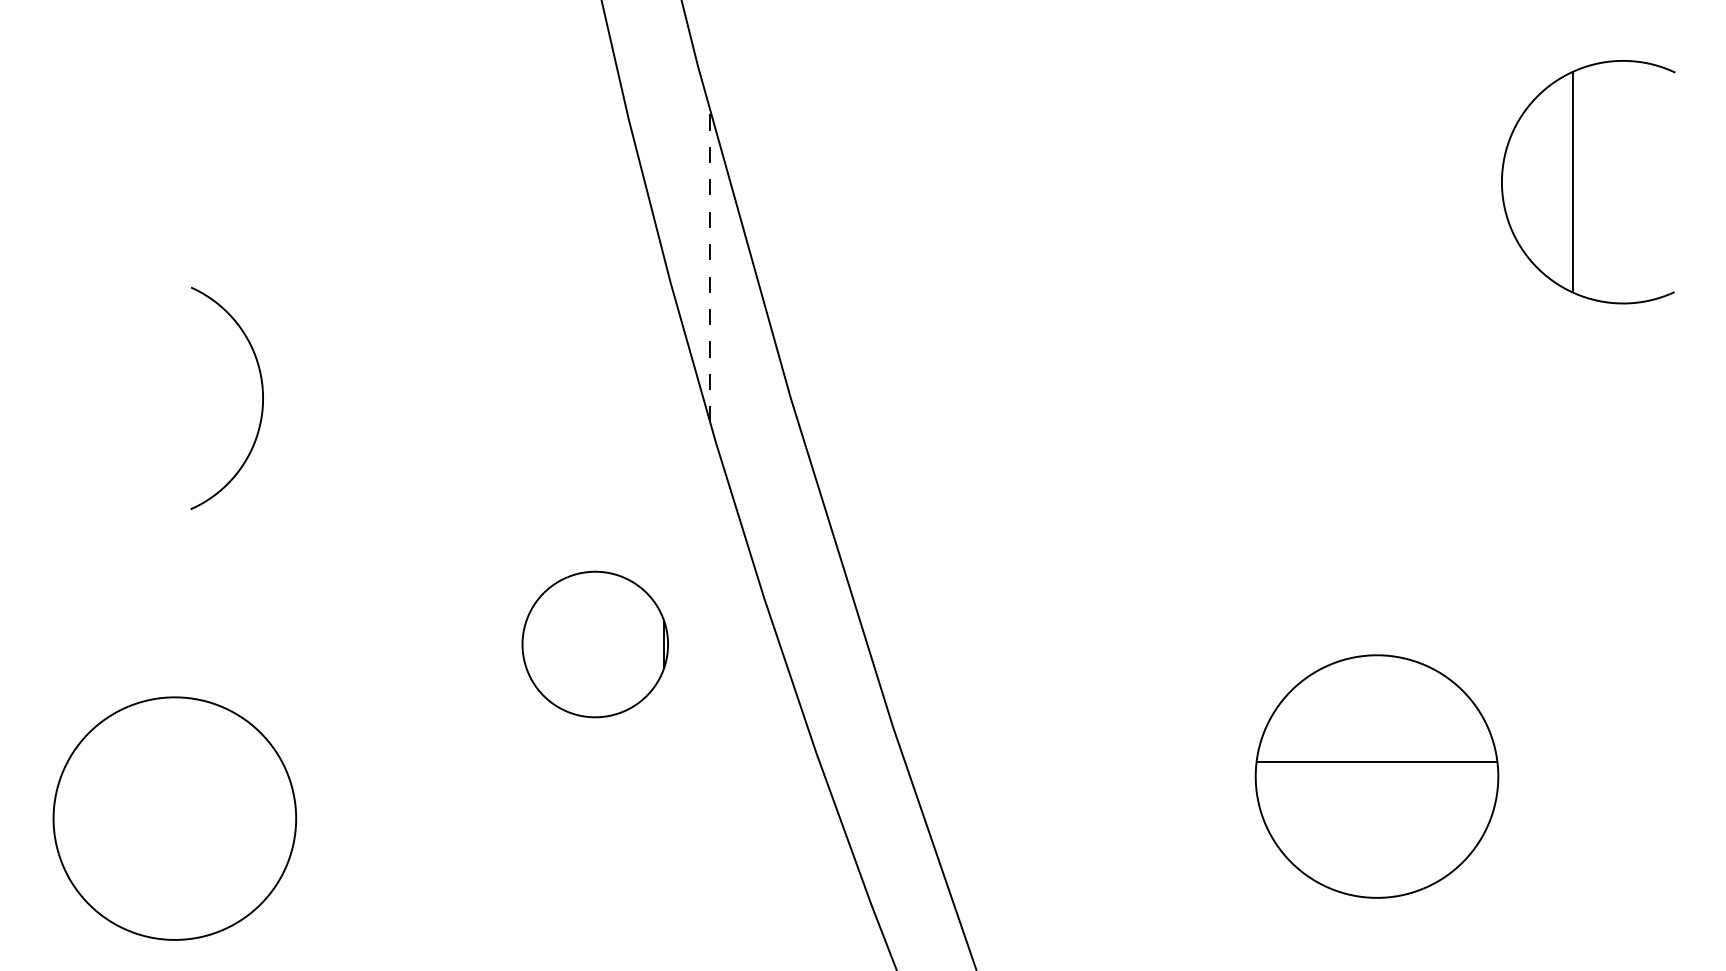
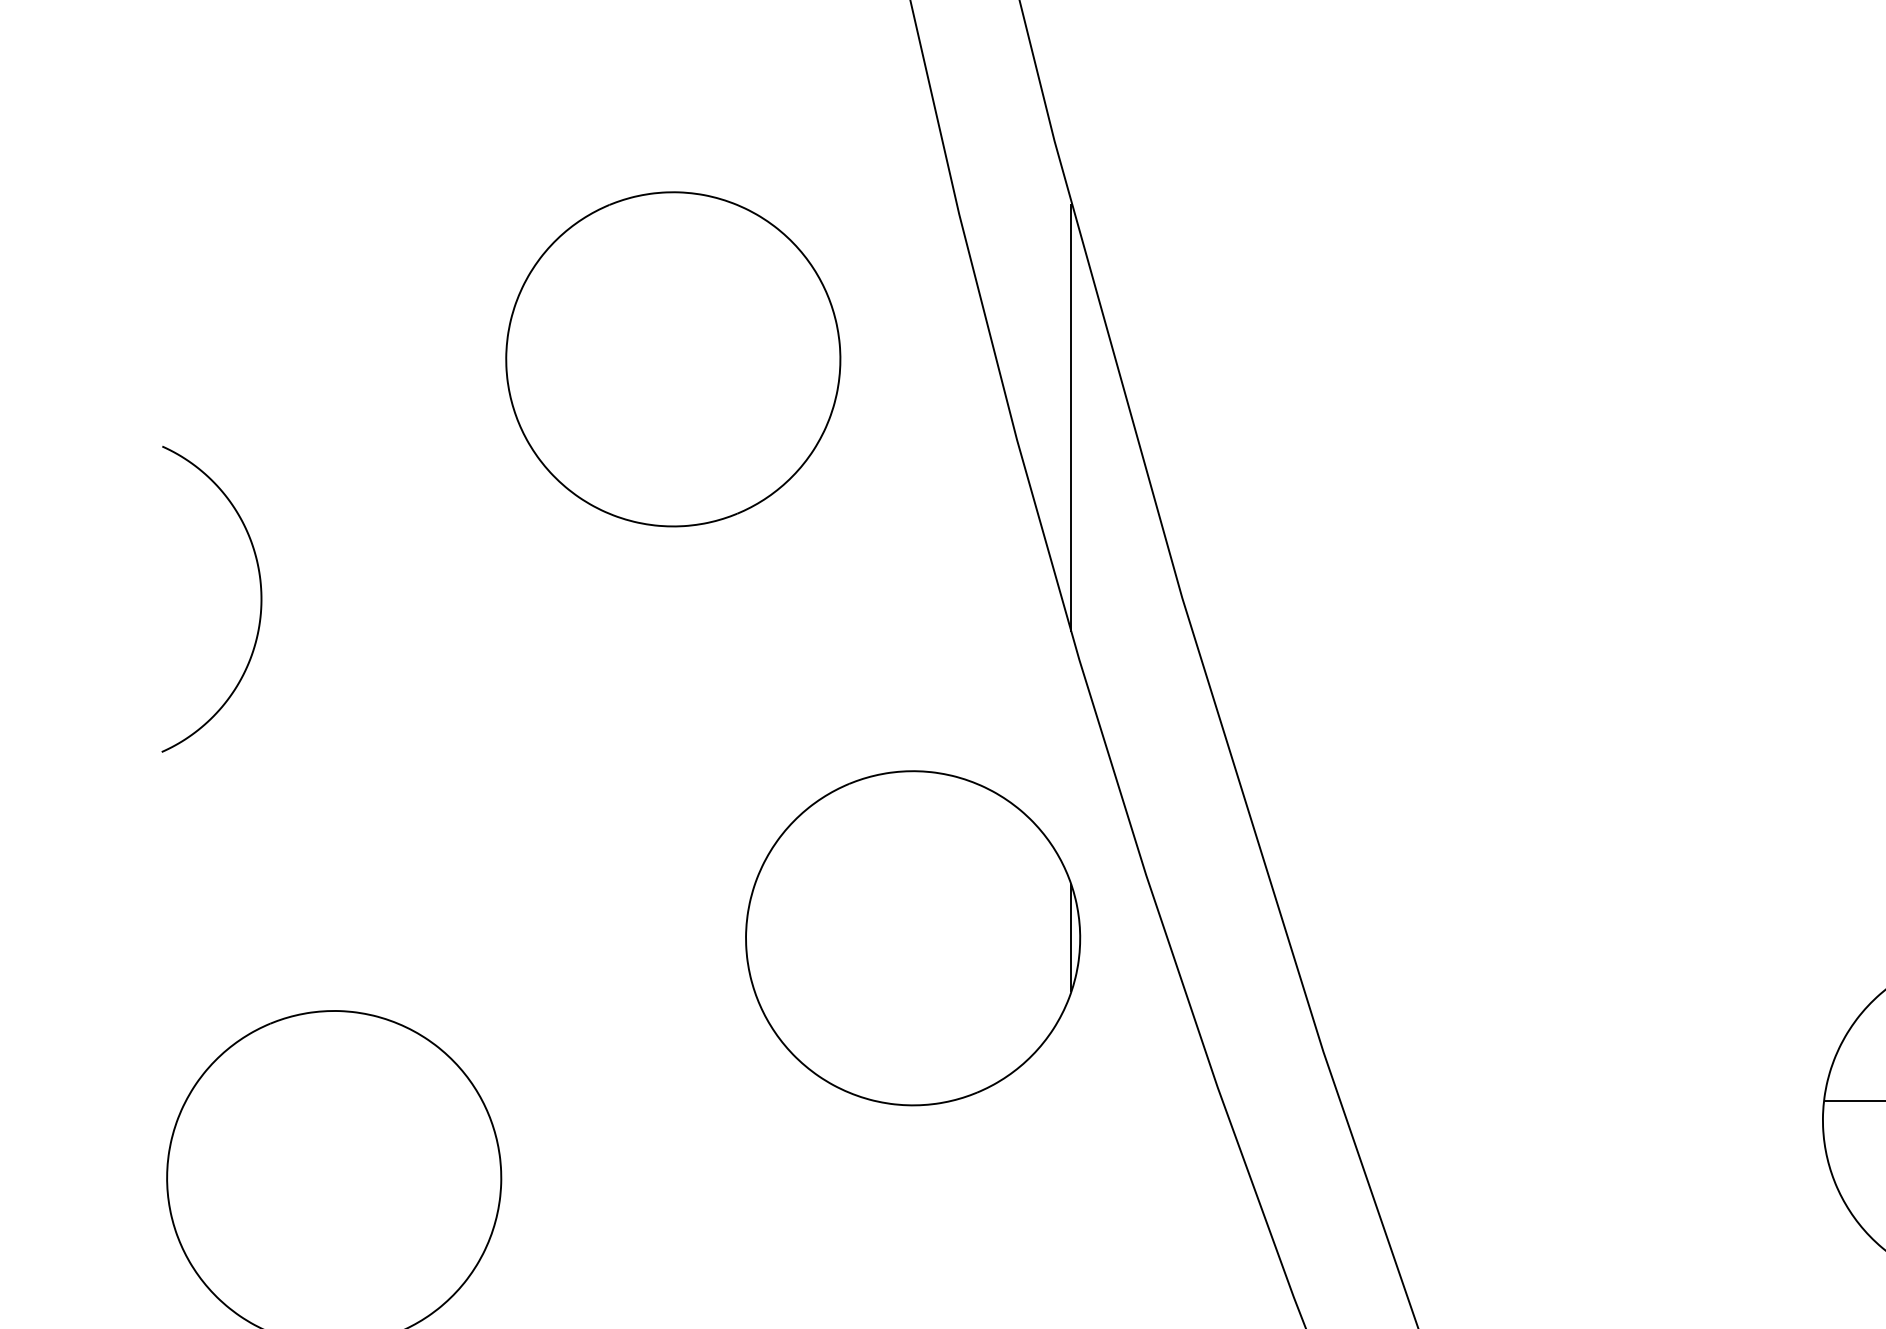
part: (420, 224) -> (672, 359), added
line: (709, 266) -> (1070, 417), dashed -> solid
curve: (261, 390) -> (259, 588), moved
part: (595, 644) -> (913, 938), size x1.67

